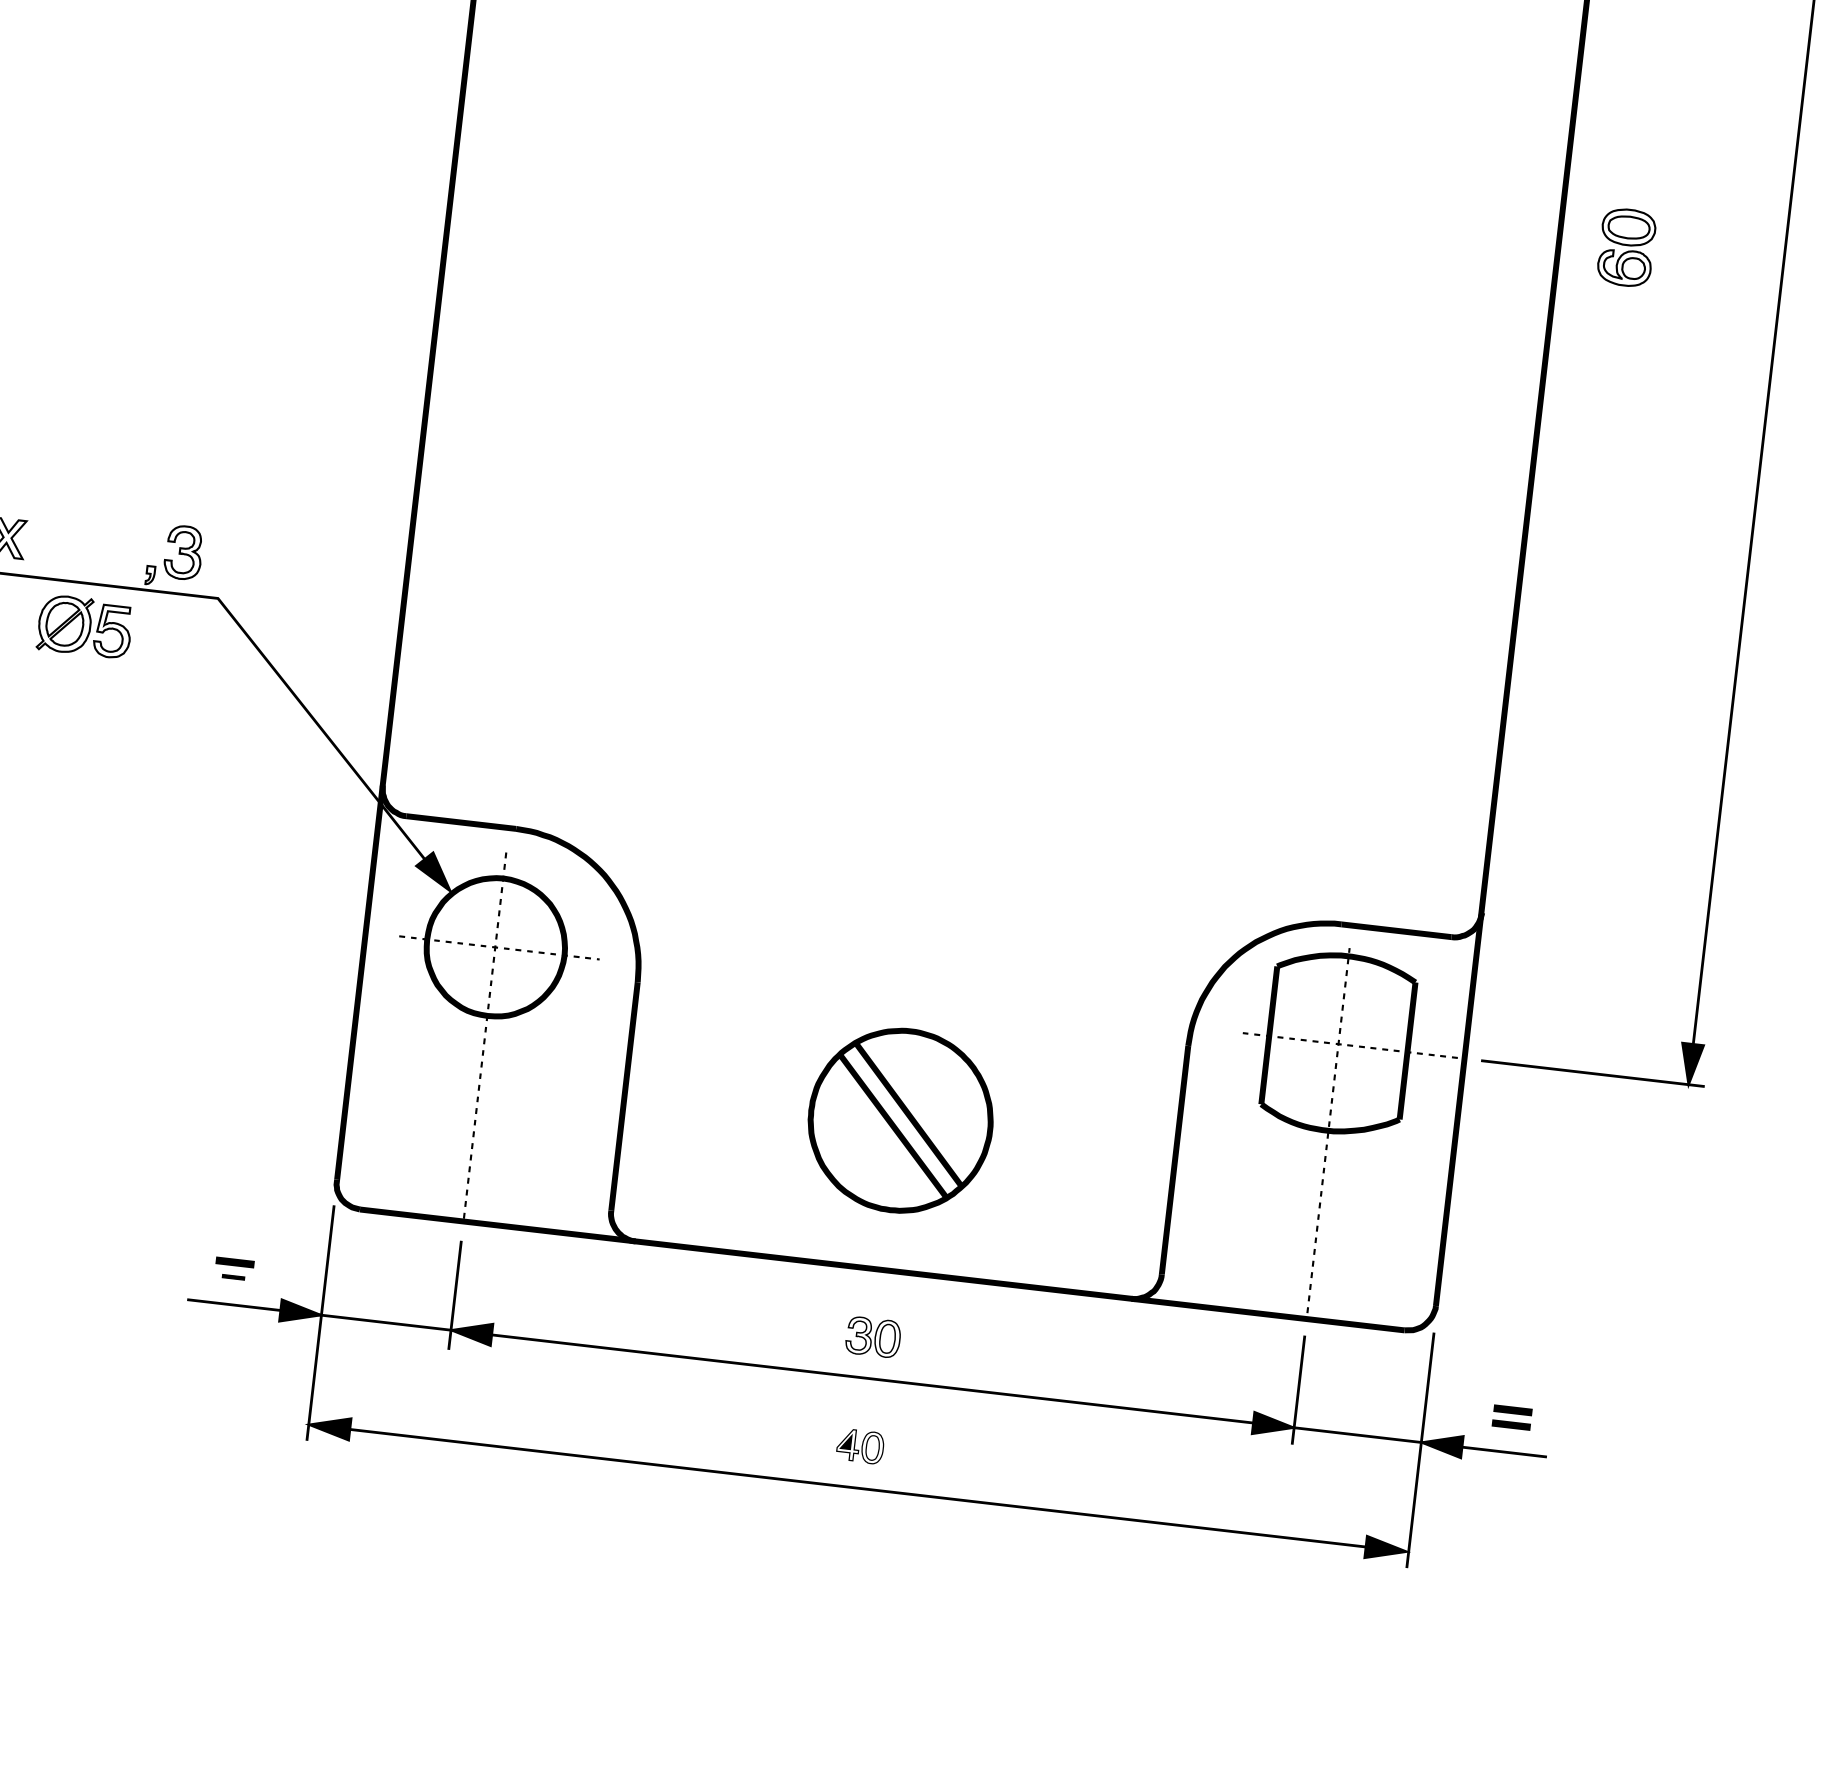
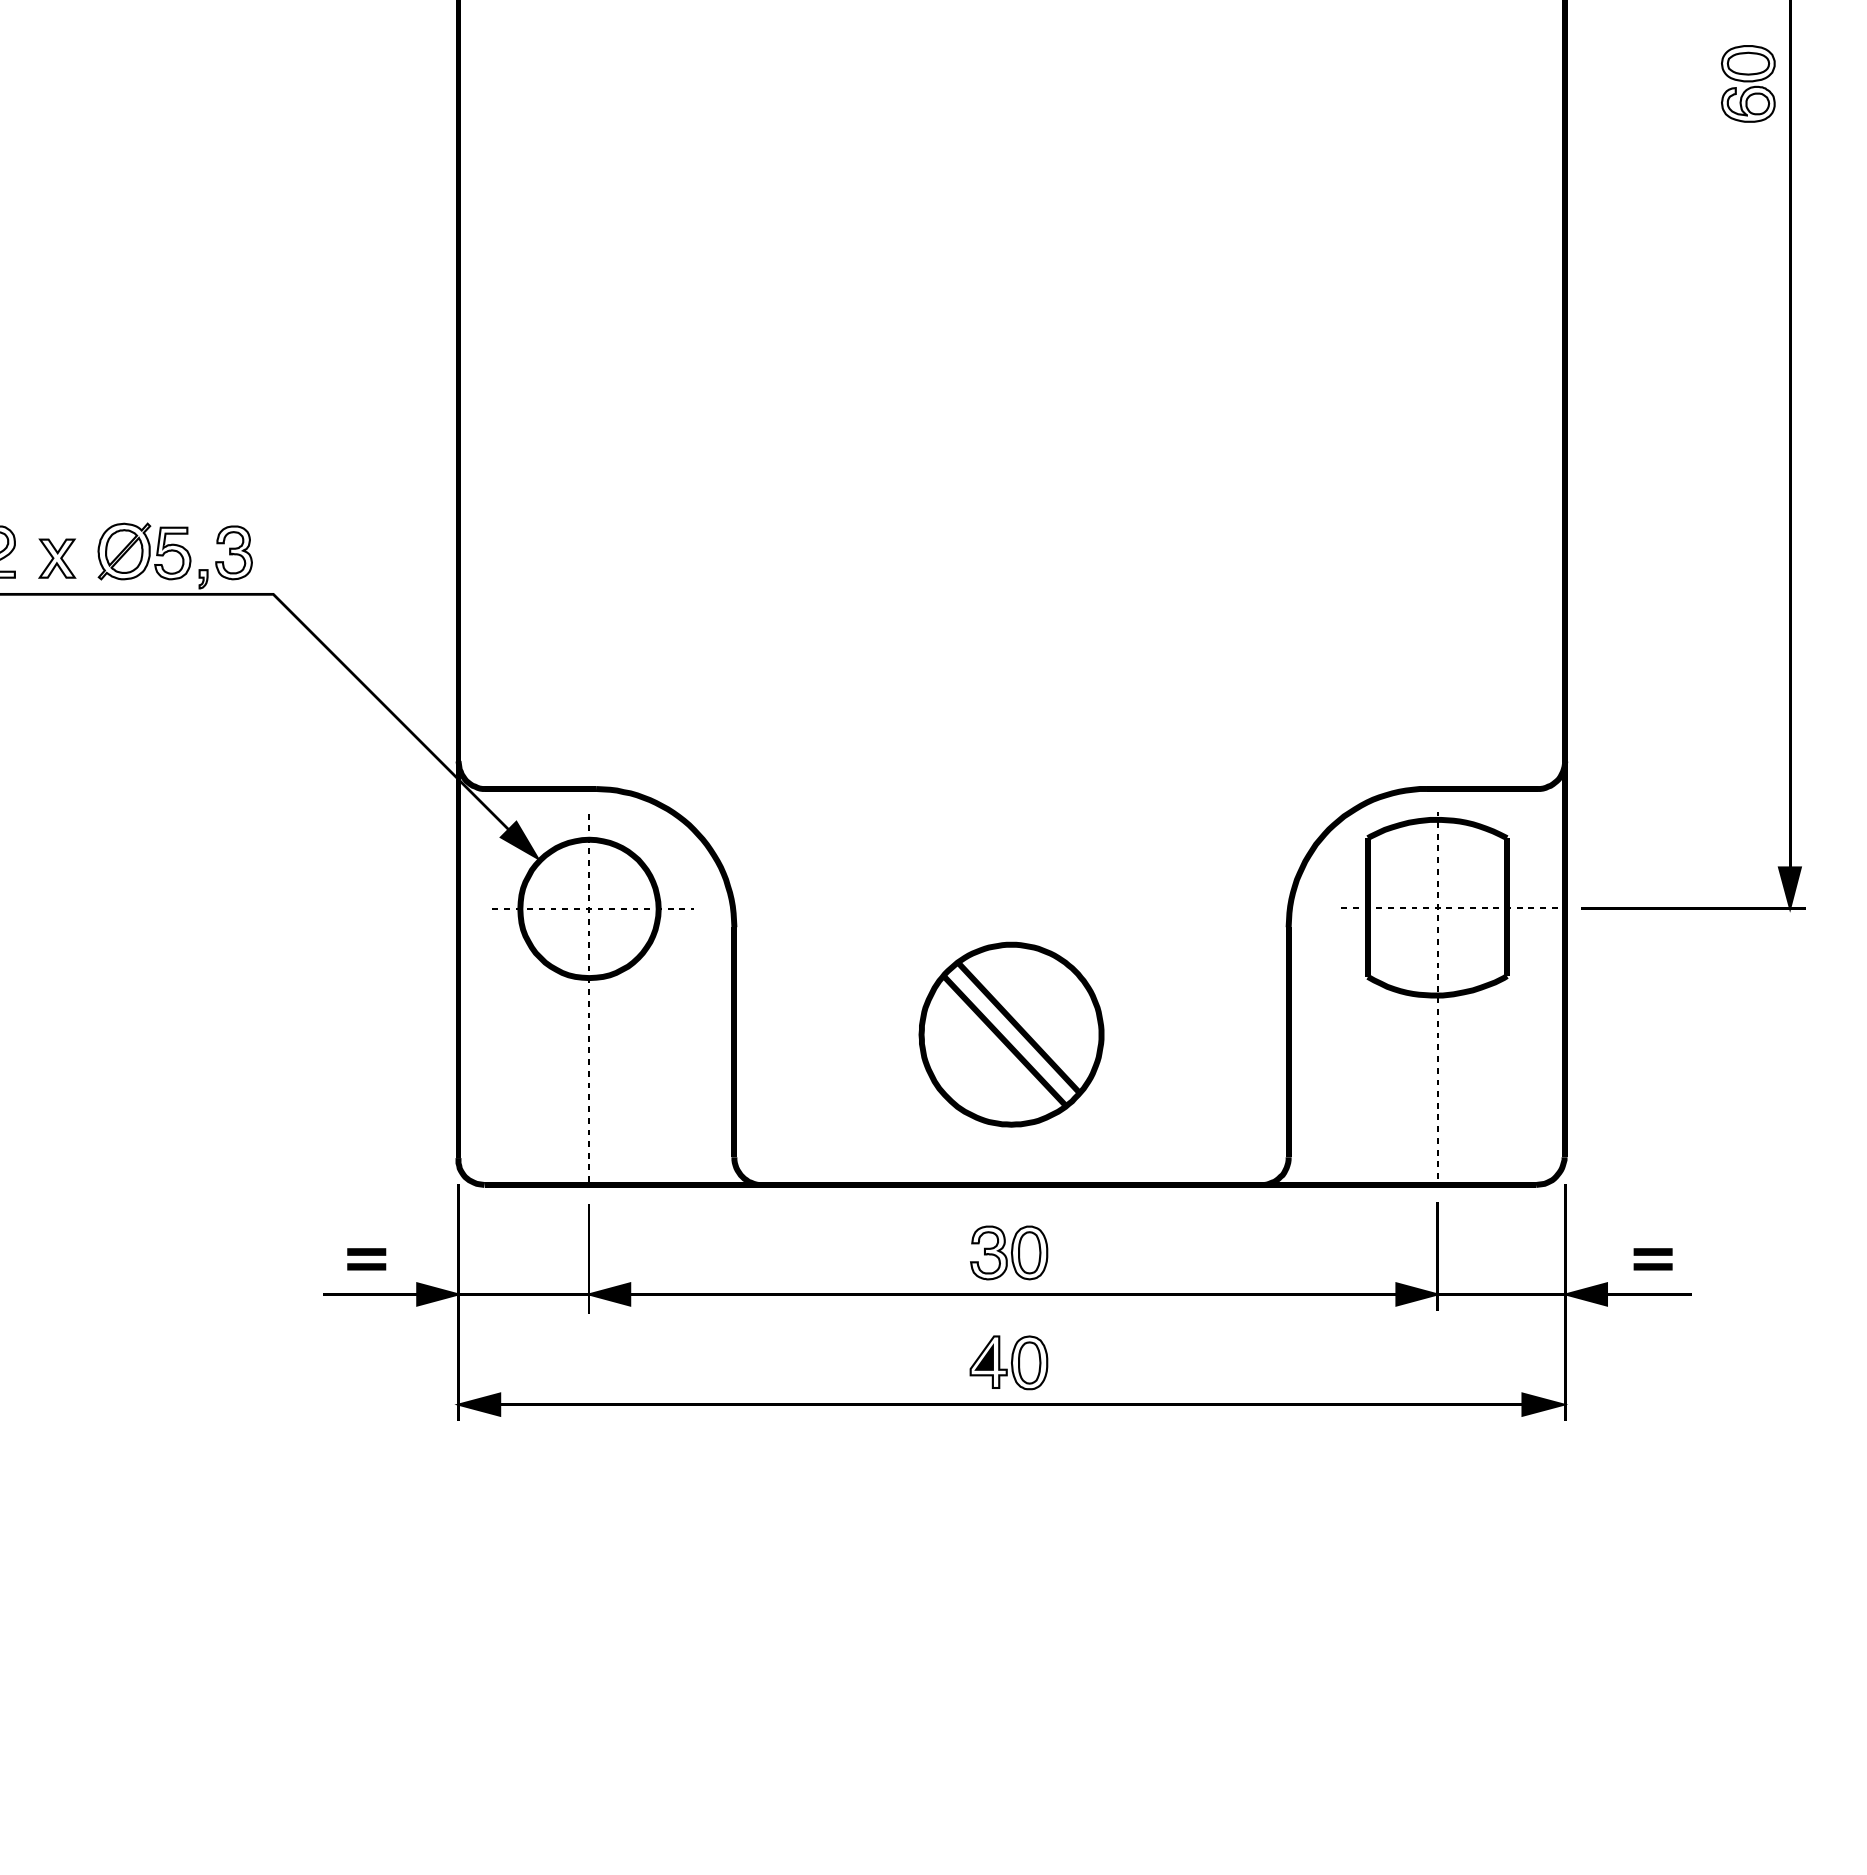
part: (1626, 247) -> (1748, 83), moved
part: (85, 626) -> (144, 551), moved
part: (233, 1276) -> (366, 1266), size x1.67
part: (873, 1336) -> (1009, 1252), size x1.43
part: (859, 1446) -> (1008, 1362), size x1.67

